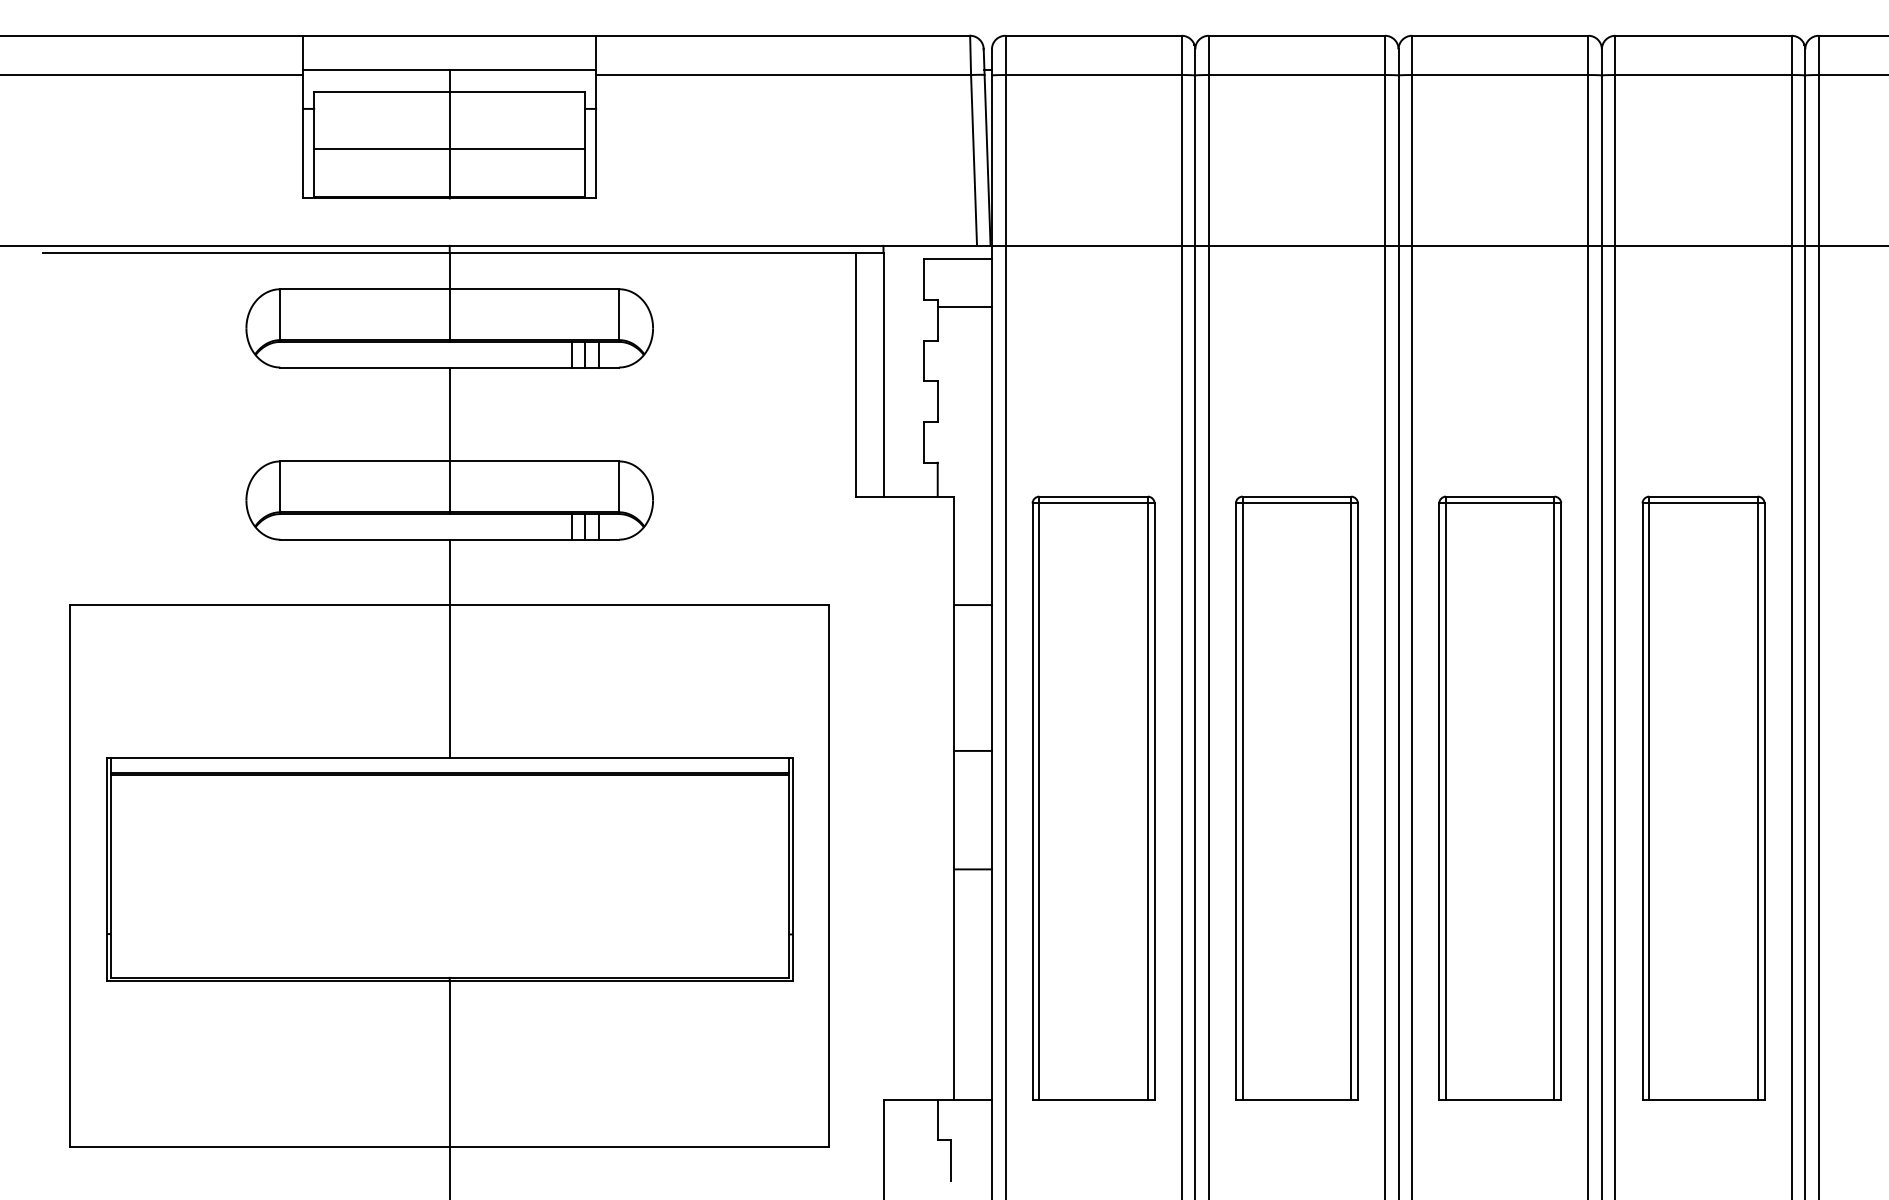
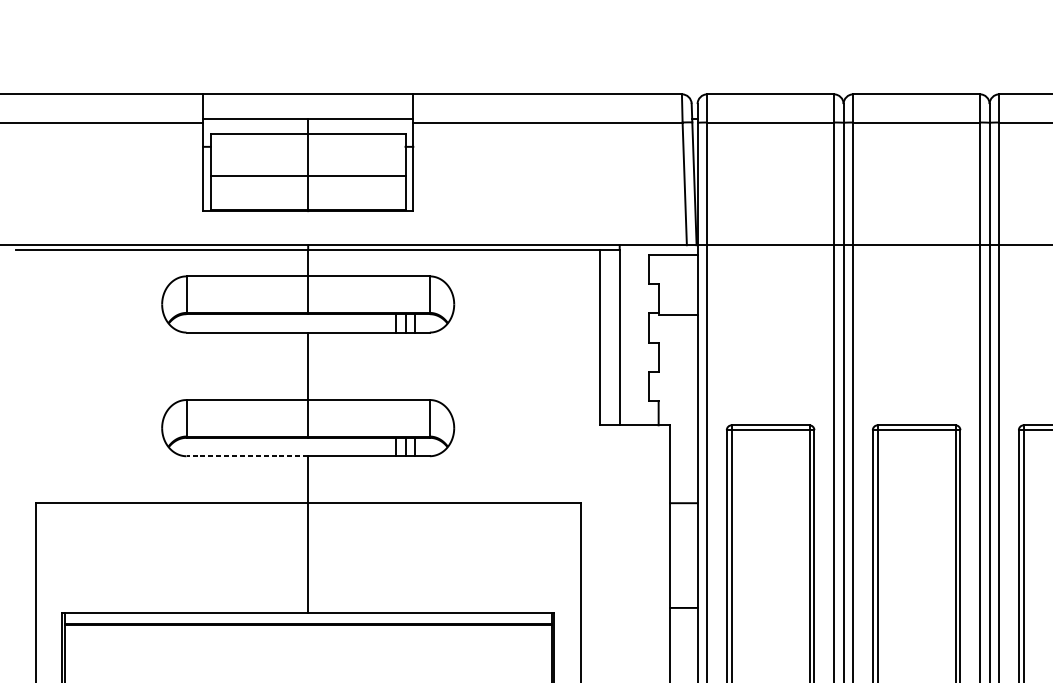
line: (964, 306) -> (677, 314), moved
line: (365, 539) -> (247, 456), solid -> dashed

